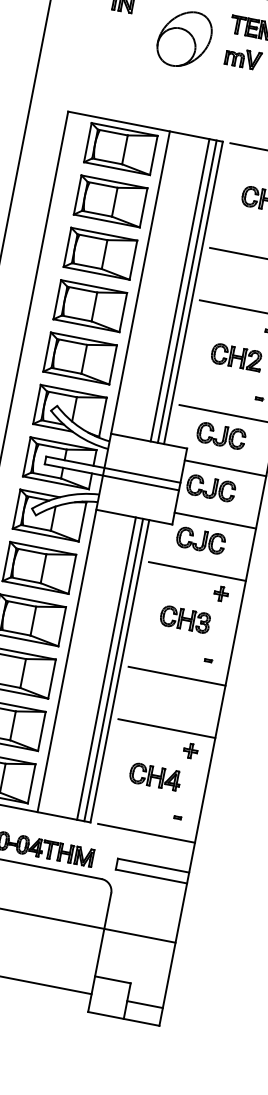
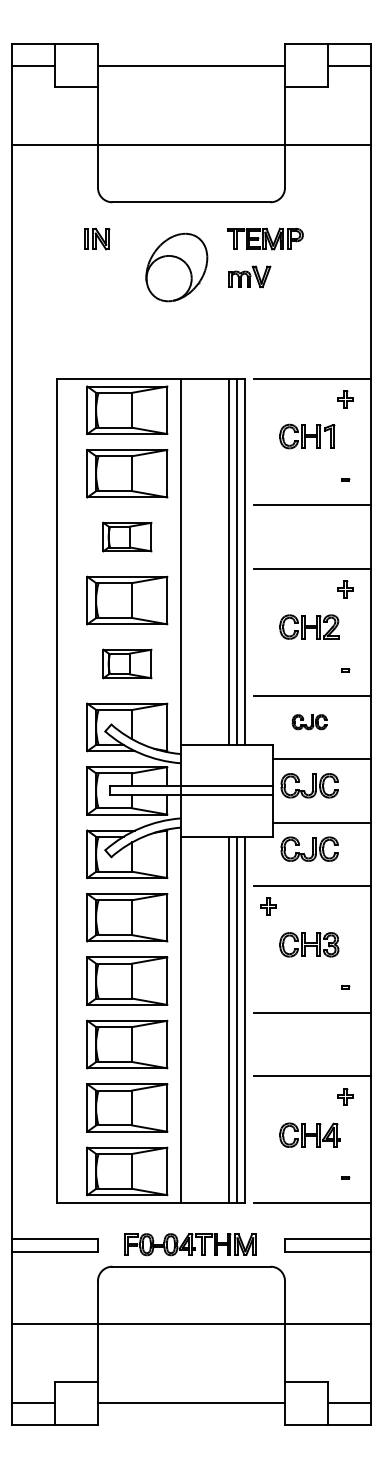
part: (100, 253) -> (127, 536), size x0.6
part: (80, 358) -> (127, 663), size x0.6
part: (221, 435) -> (309, 721), size x0.6
part: (221, 593) -> (268, 906), moved

